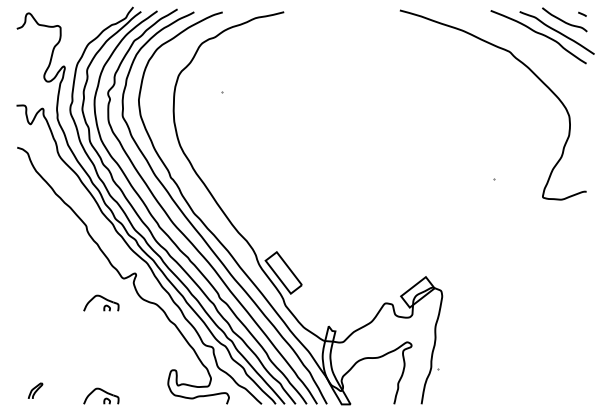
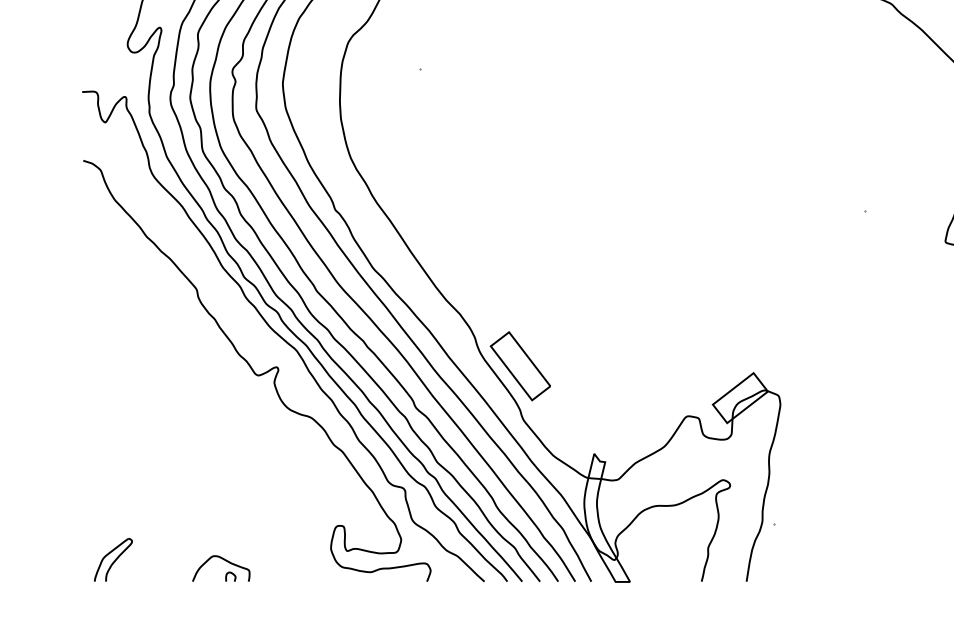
part: (101, 302) -> (221, 414), removed
part: (35, 390) -> (113, 559), size x1.67

